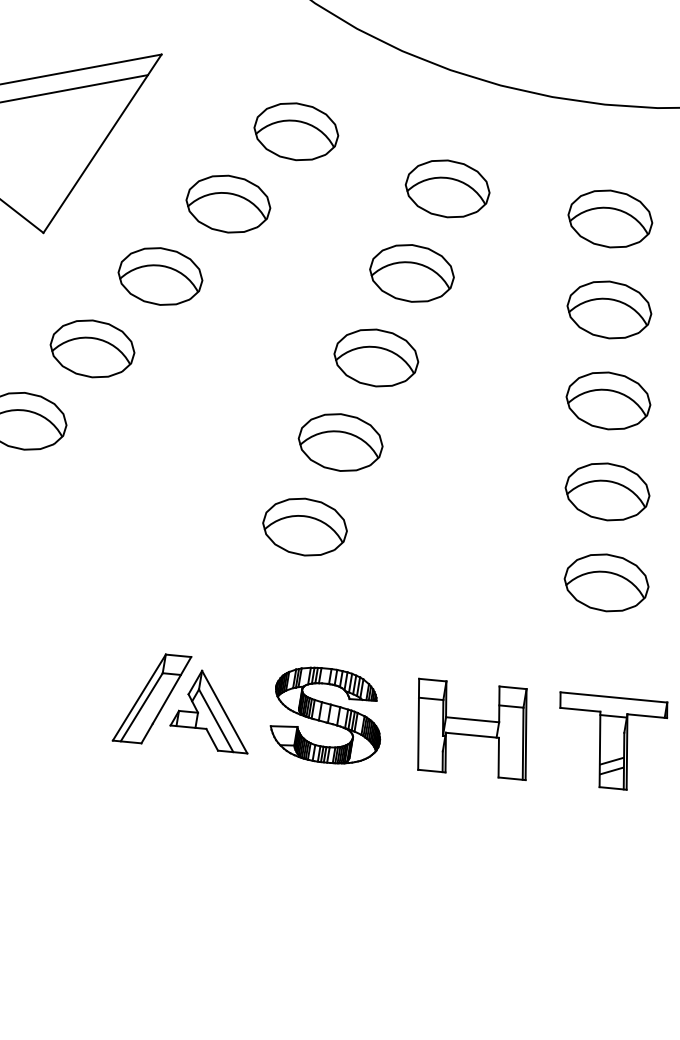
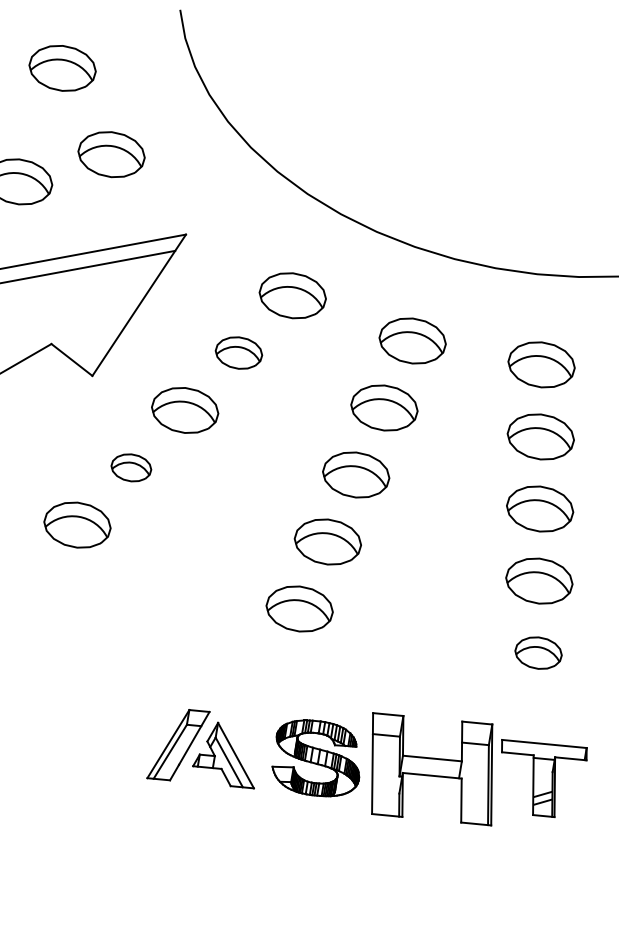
part: (227, 203) -> (238, 352), size x0.7
part: (92, 348) -> (131, 467), size x0.6
part: (606, 581) -> (538, 652), size x0.7
part: (472, 729) -> (432, 769), size x1.4

